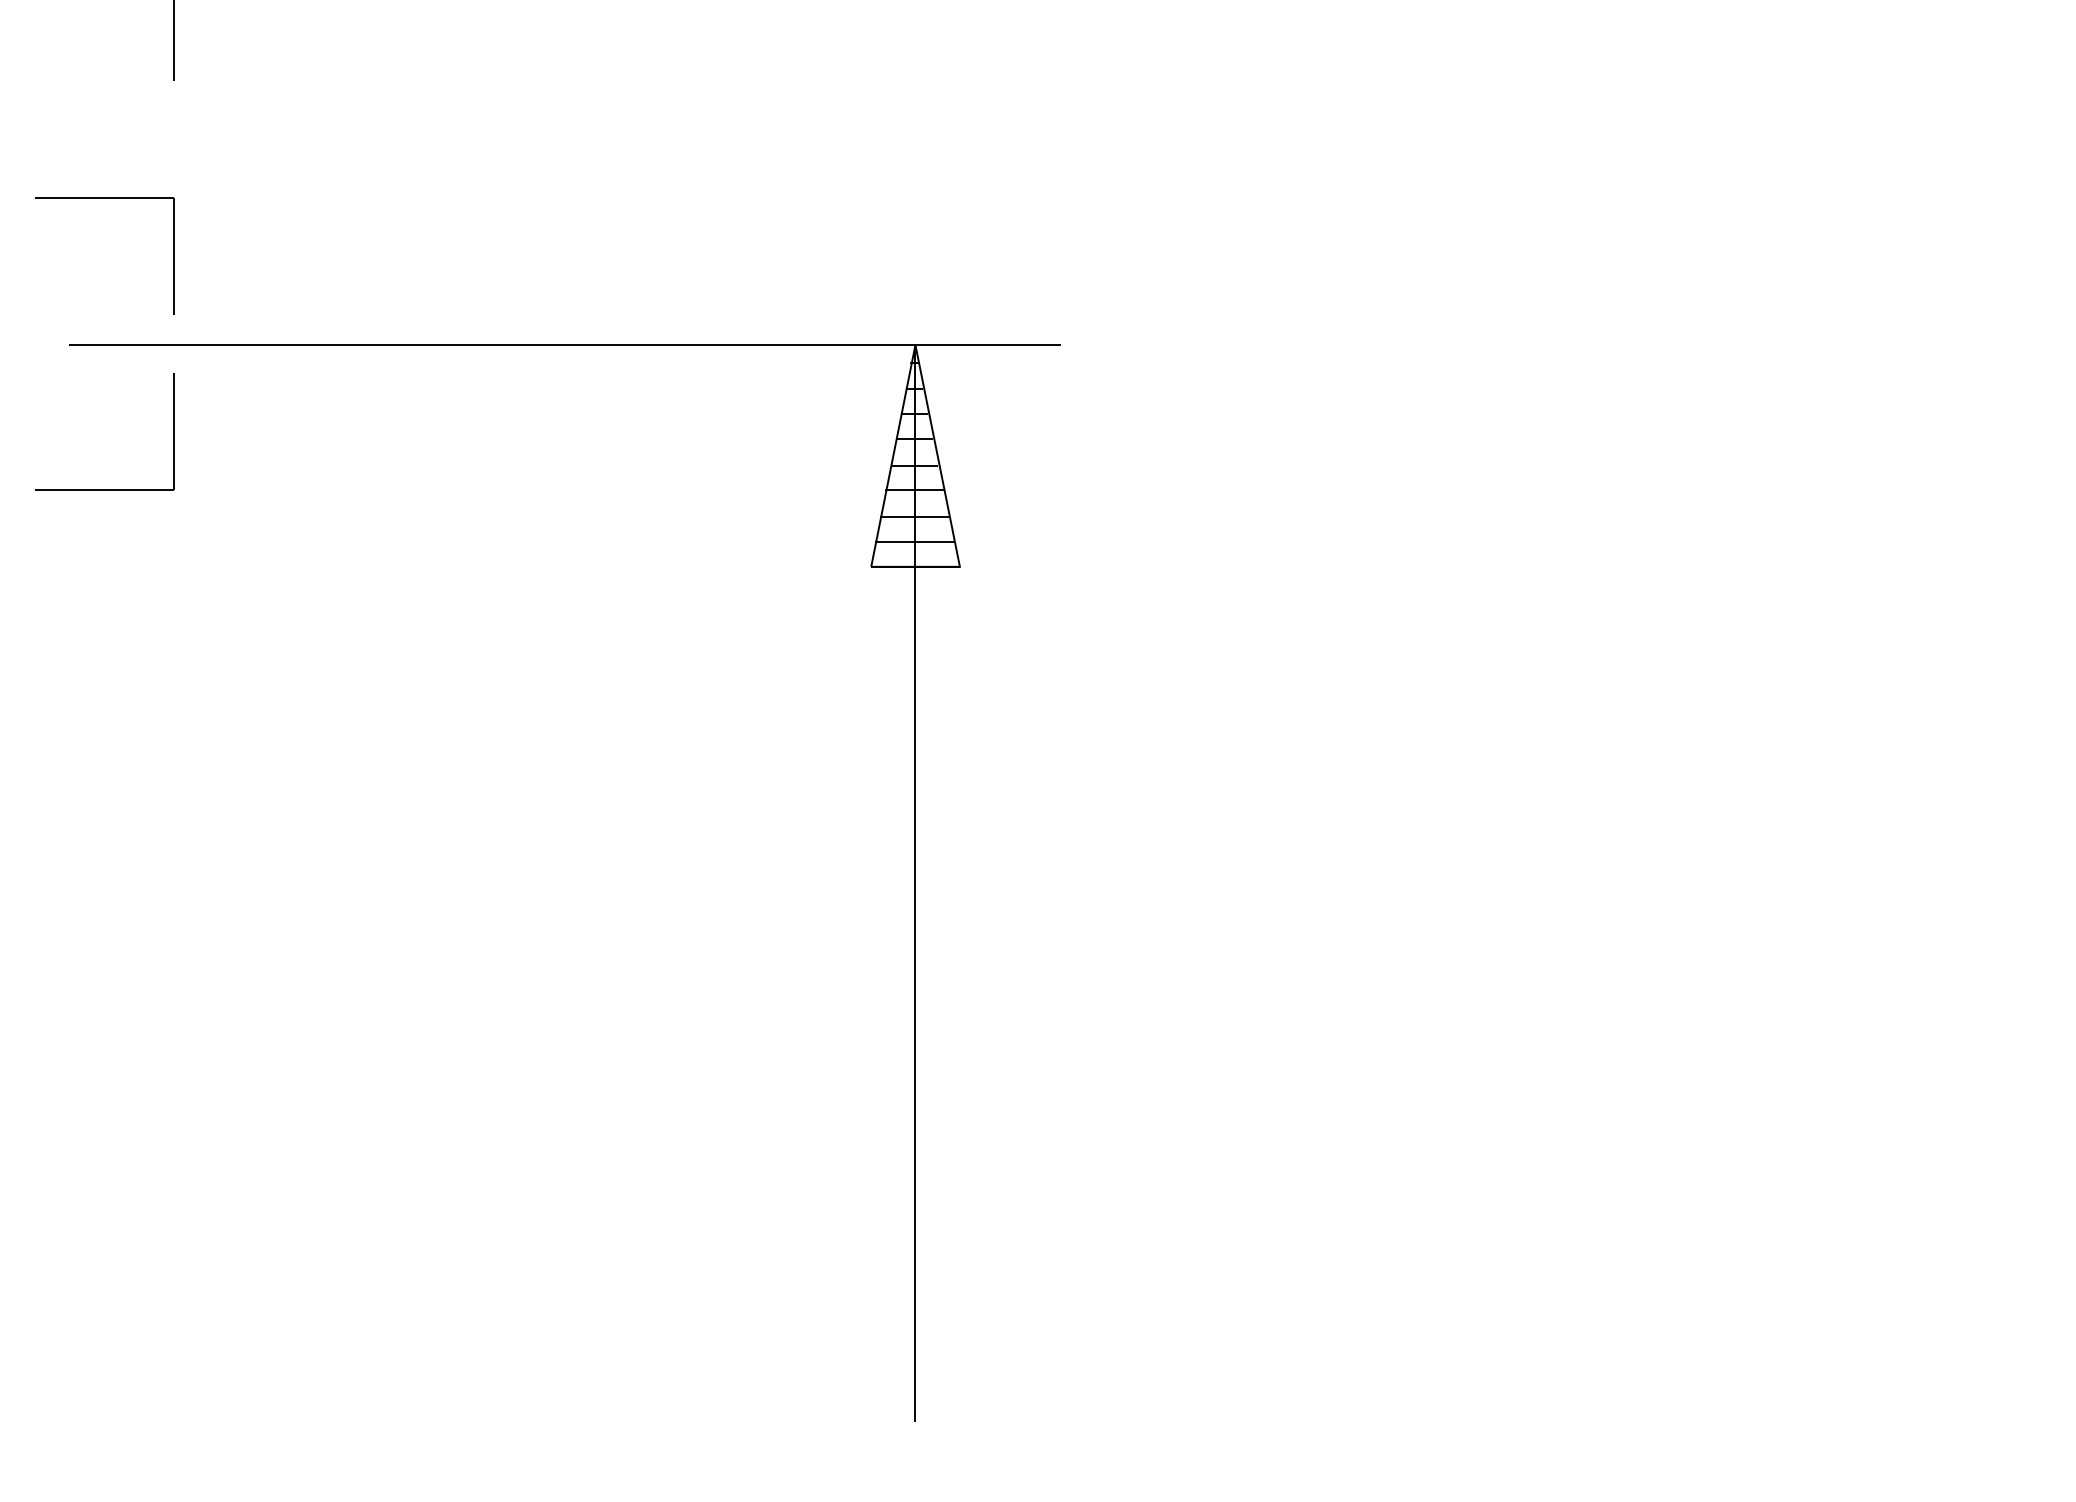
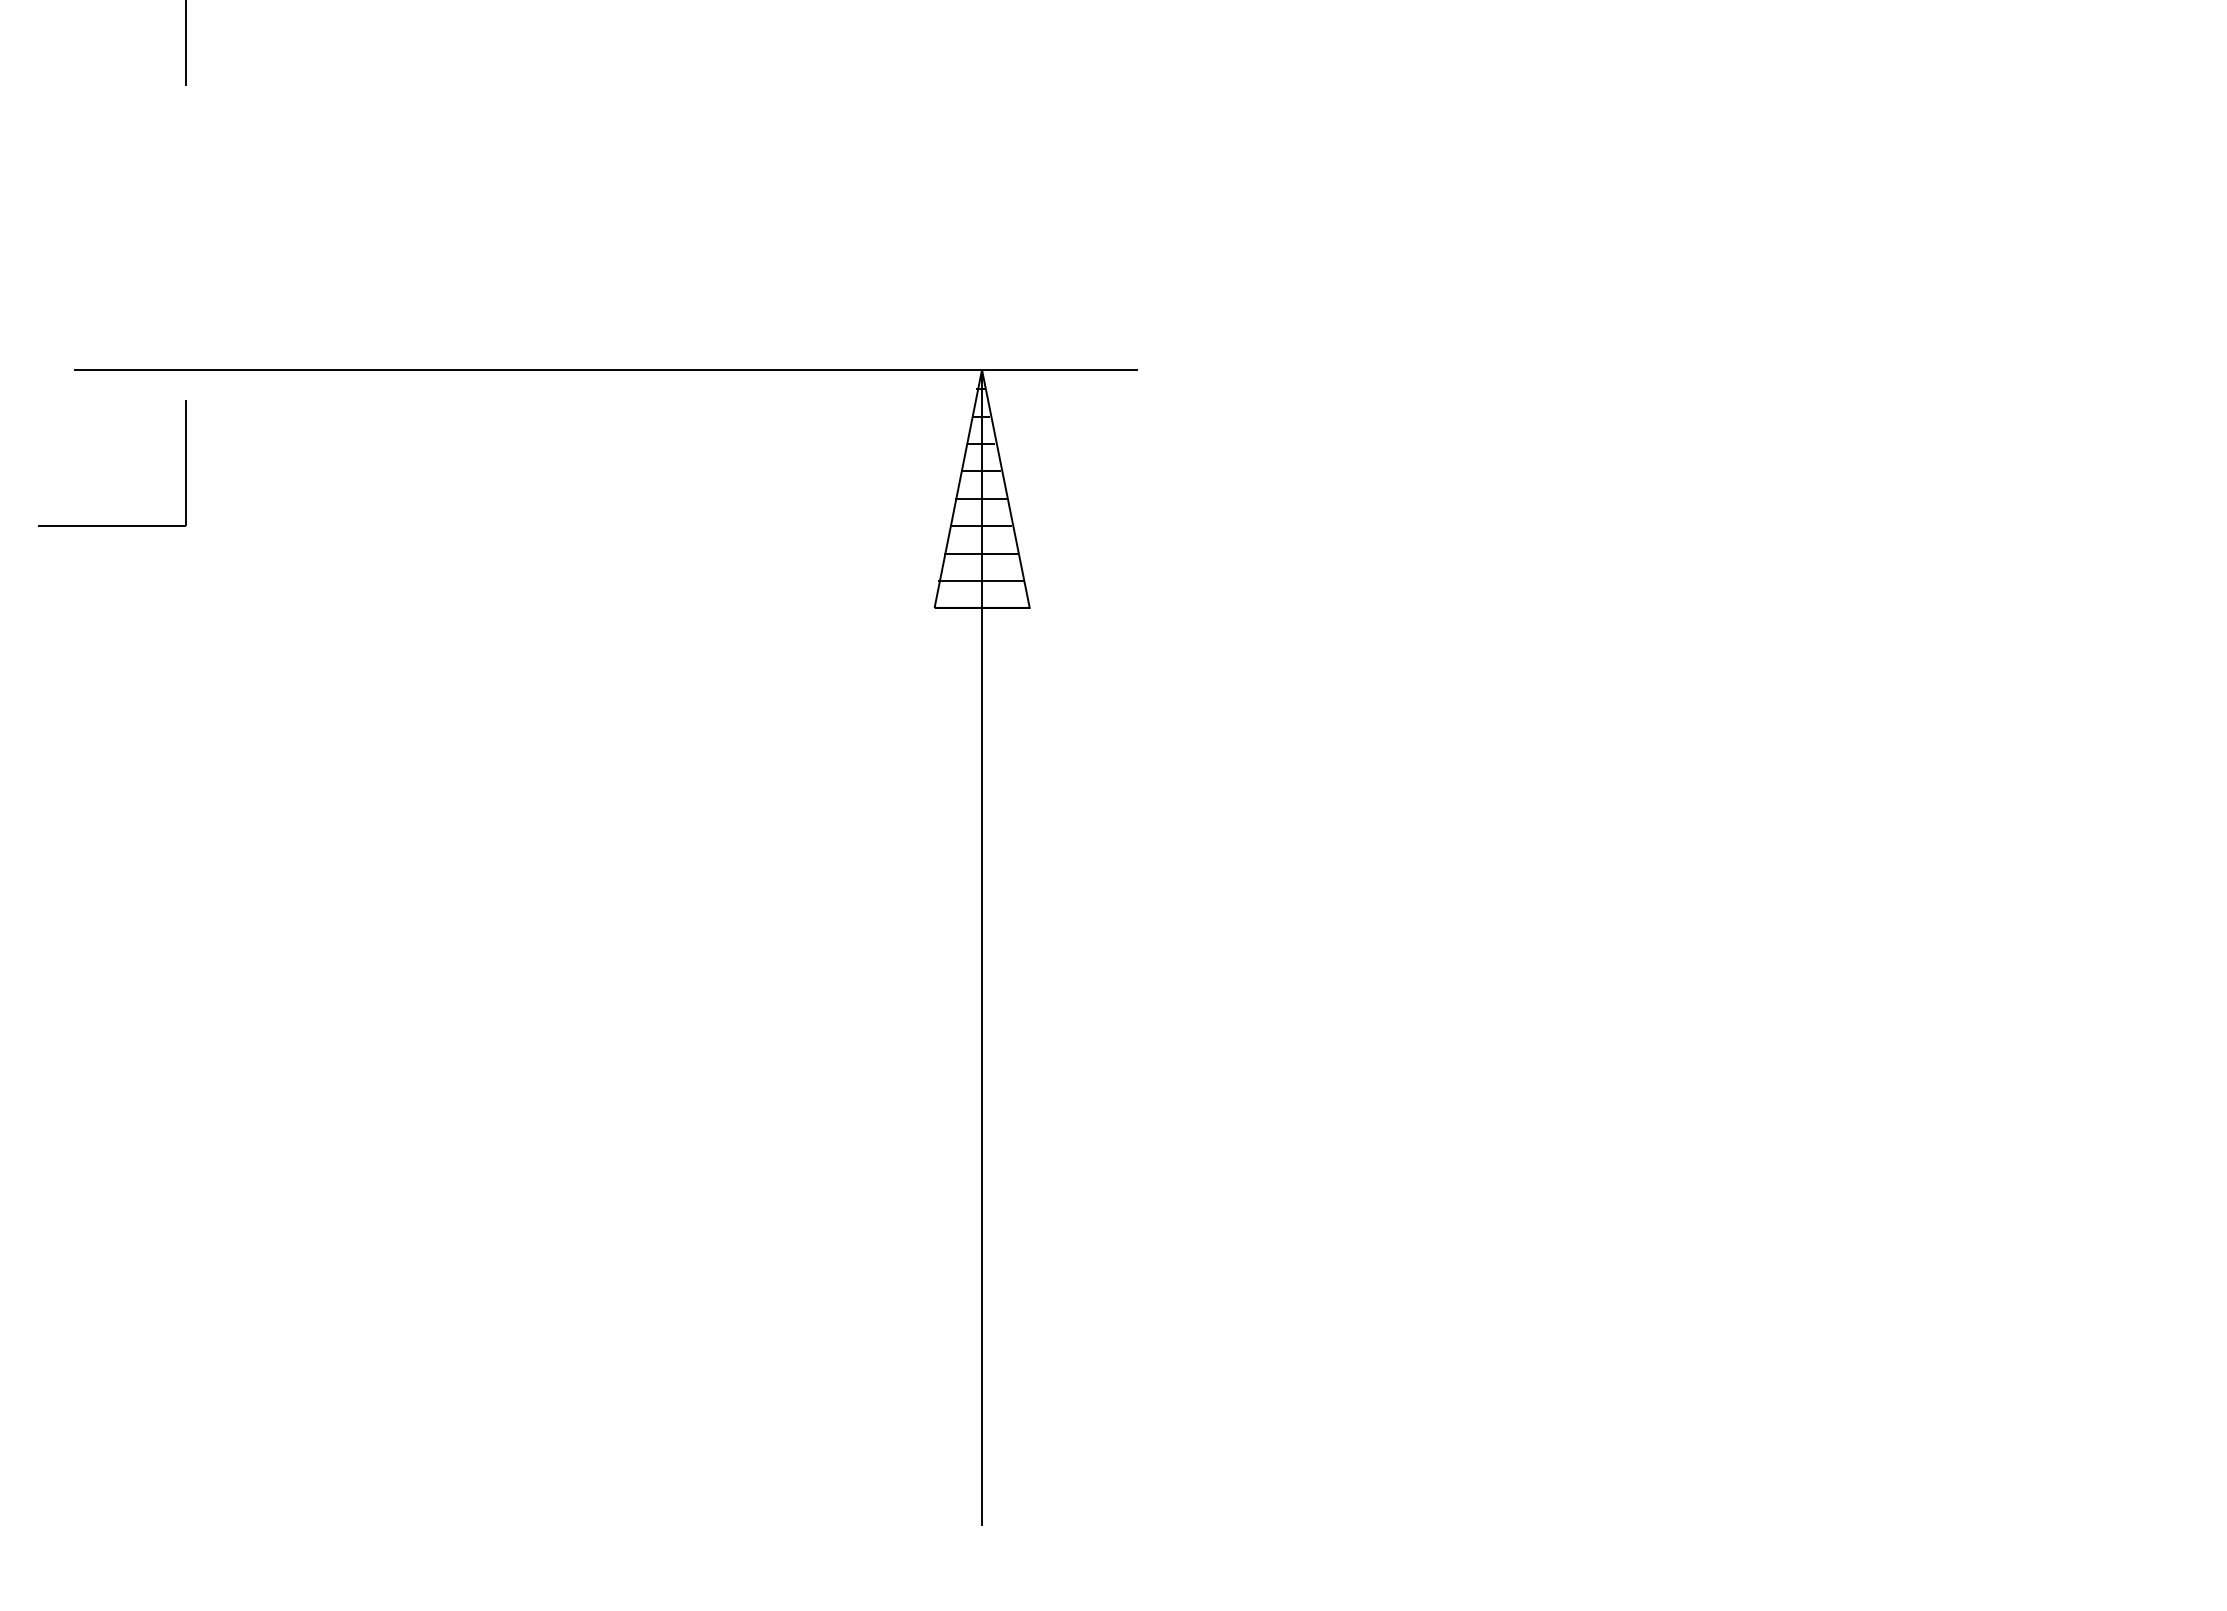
part: (104, 198) -> (112, 212), removed

